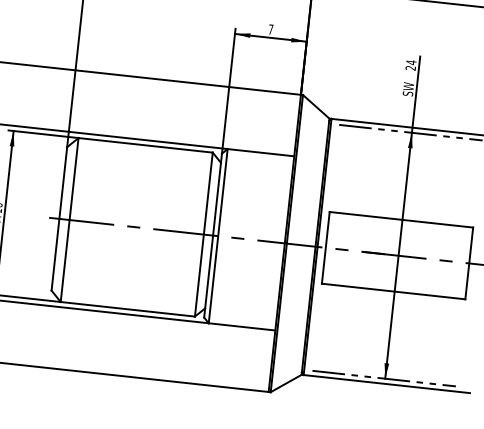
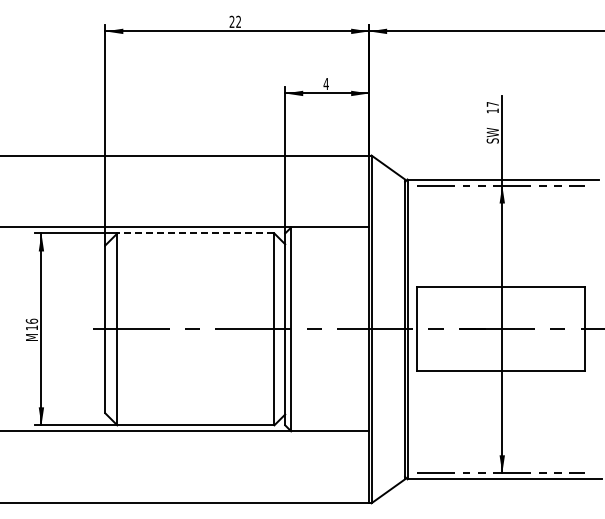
text: (270, 29) -> (325, 83), 7 -> 4
text: (410, 65) -> (492, 107), 24 -> 17
line: (145, 145) -> (195, 233), solid -> dashed

